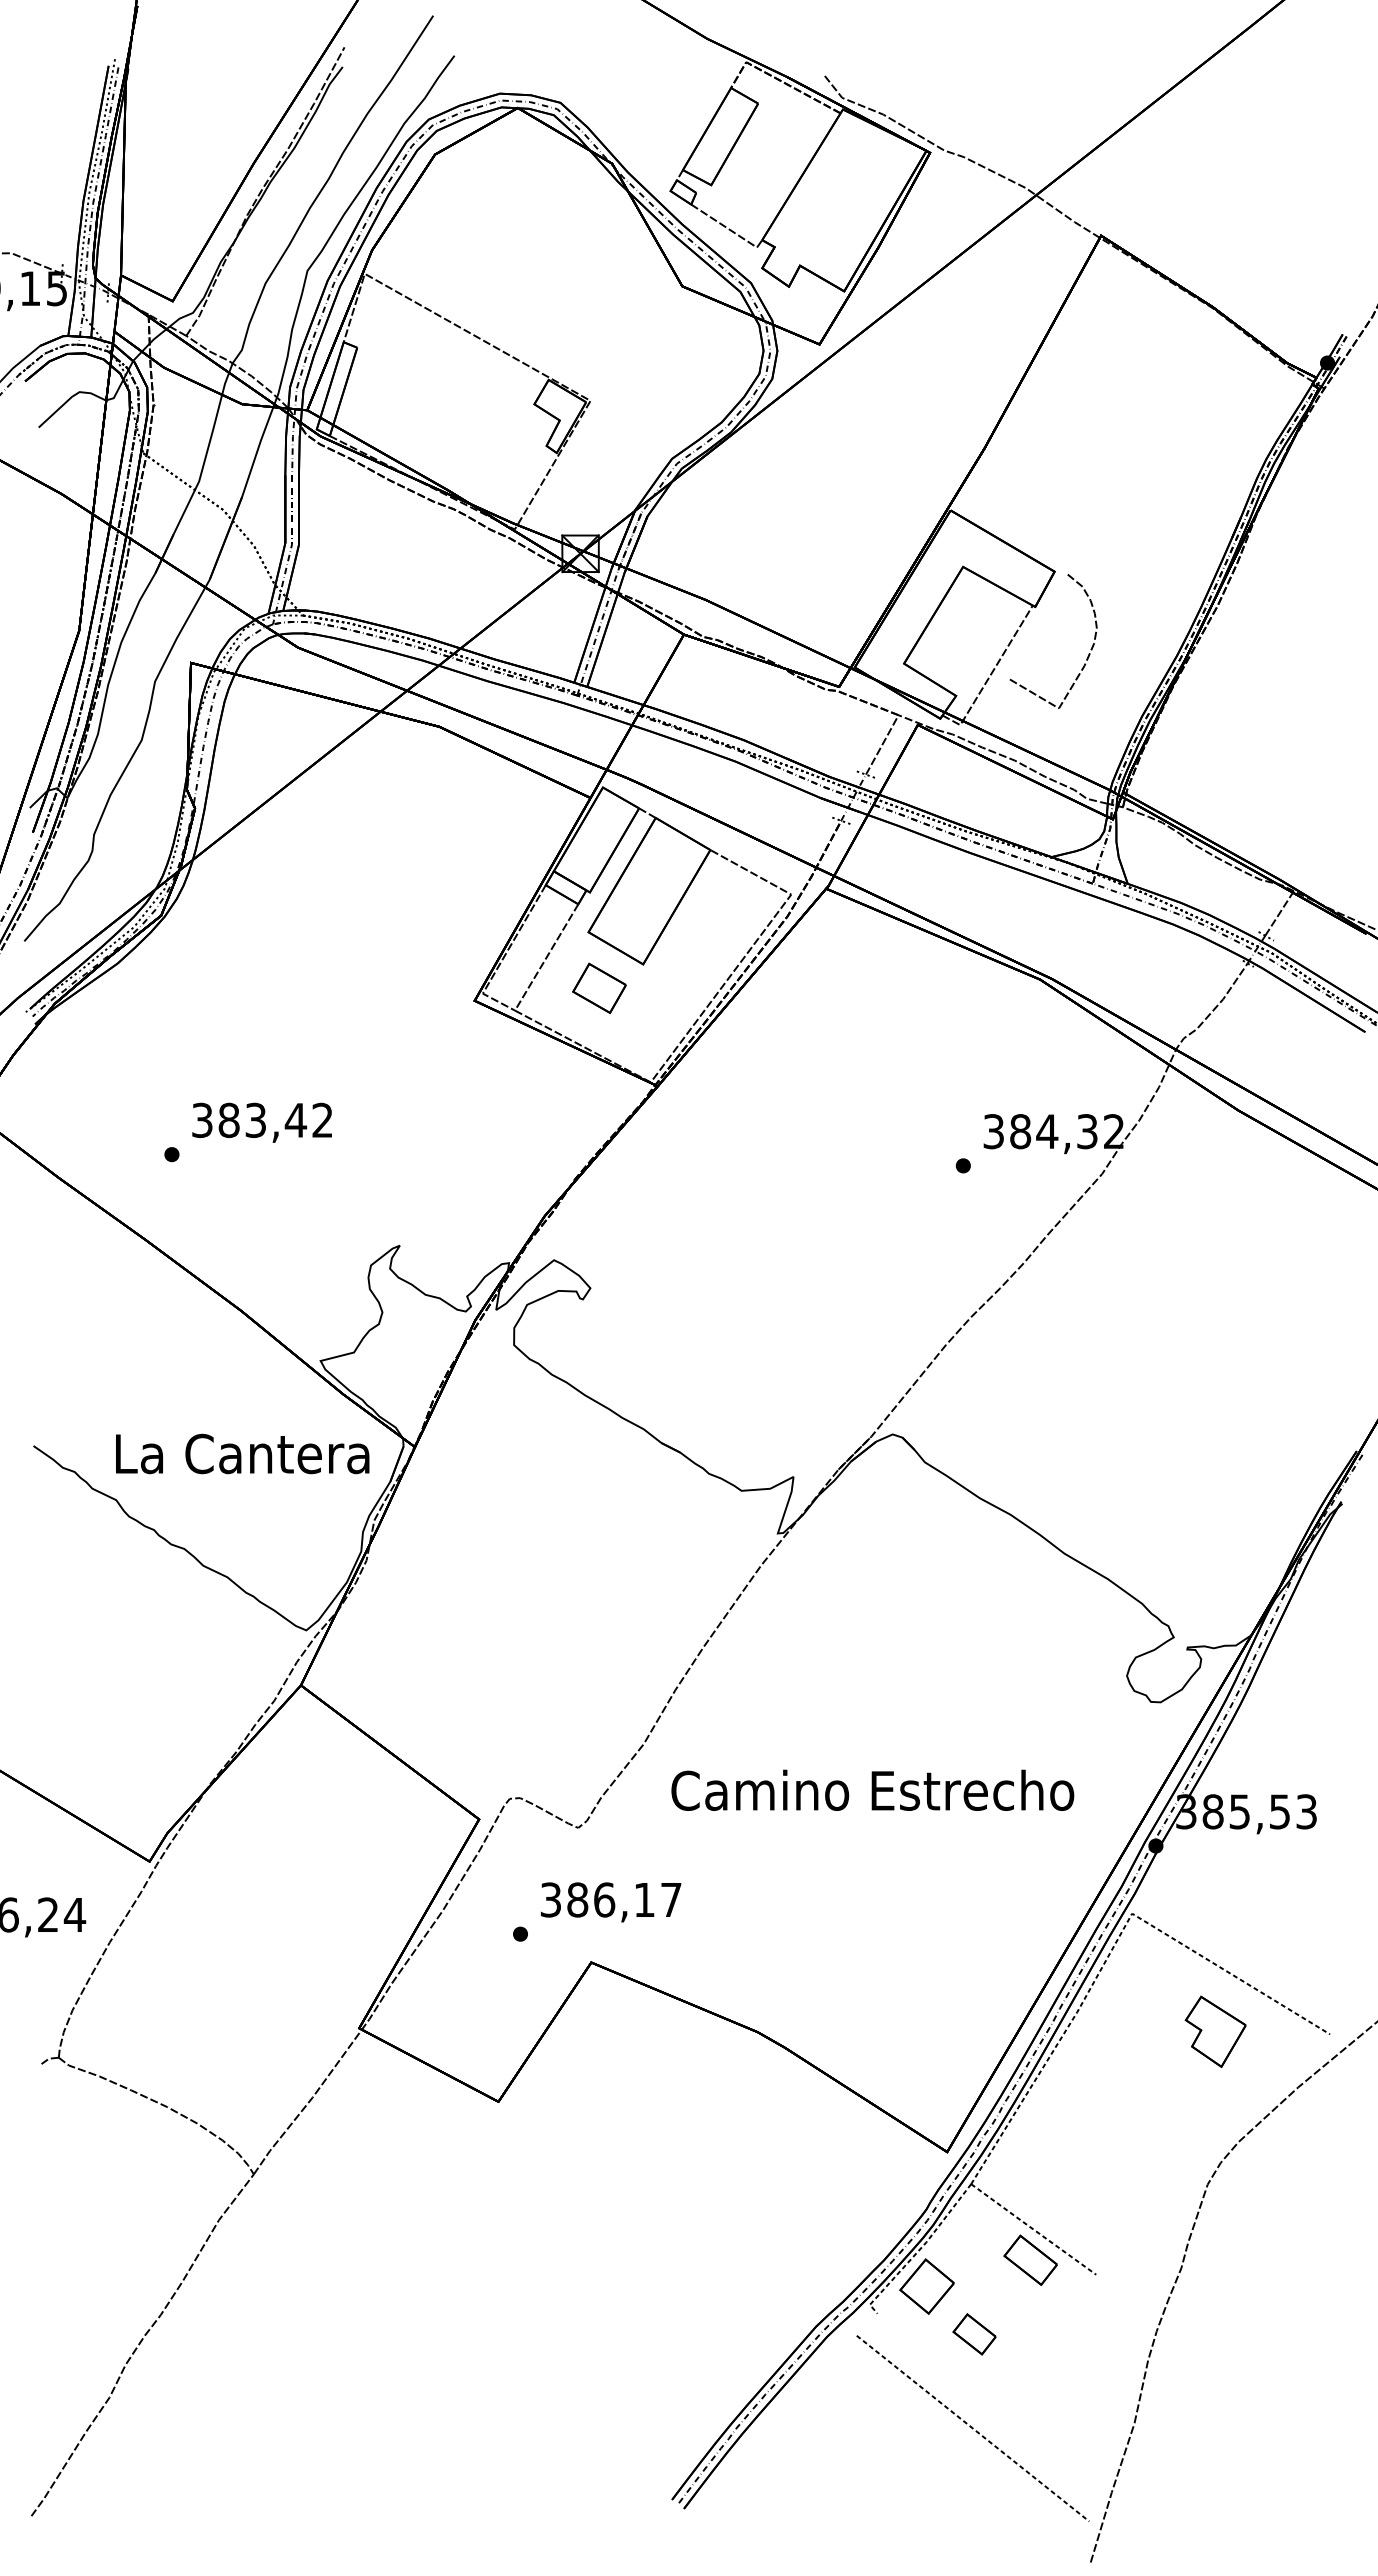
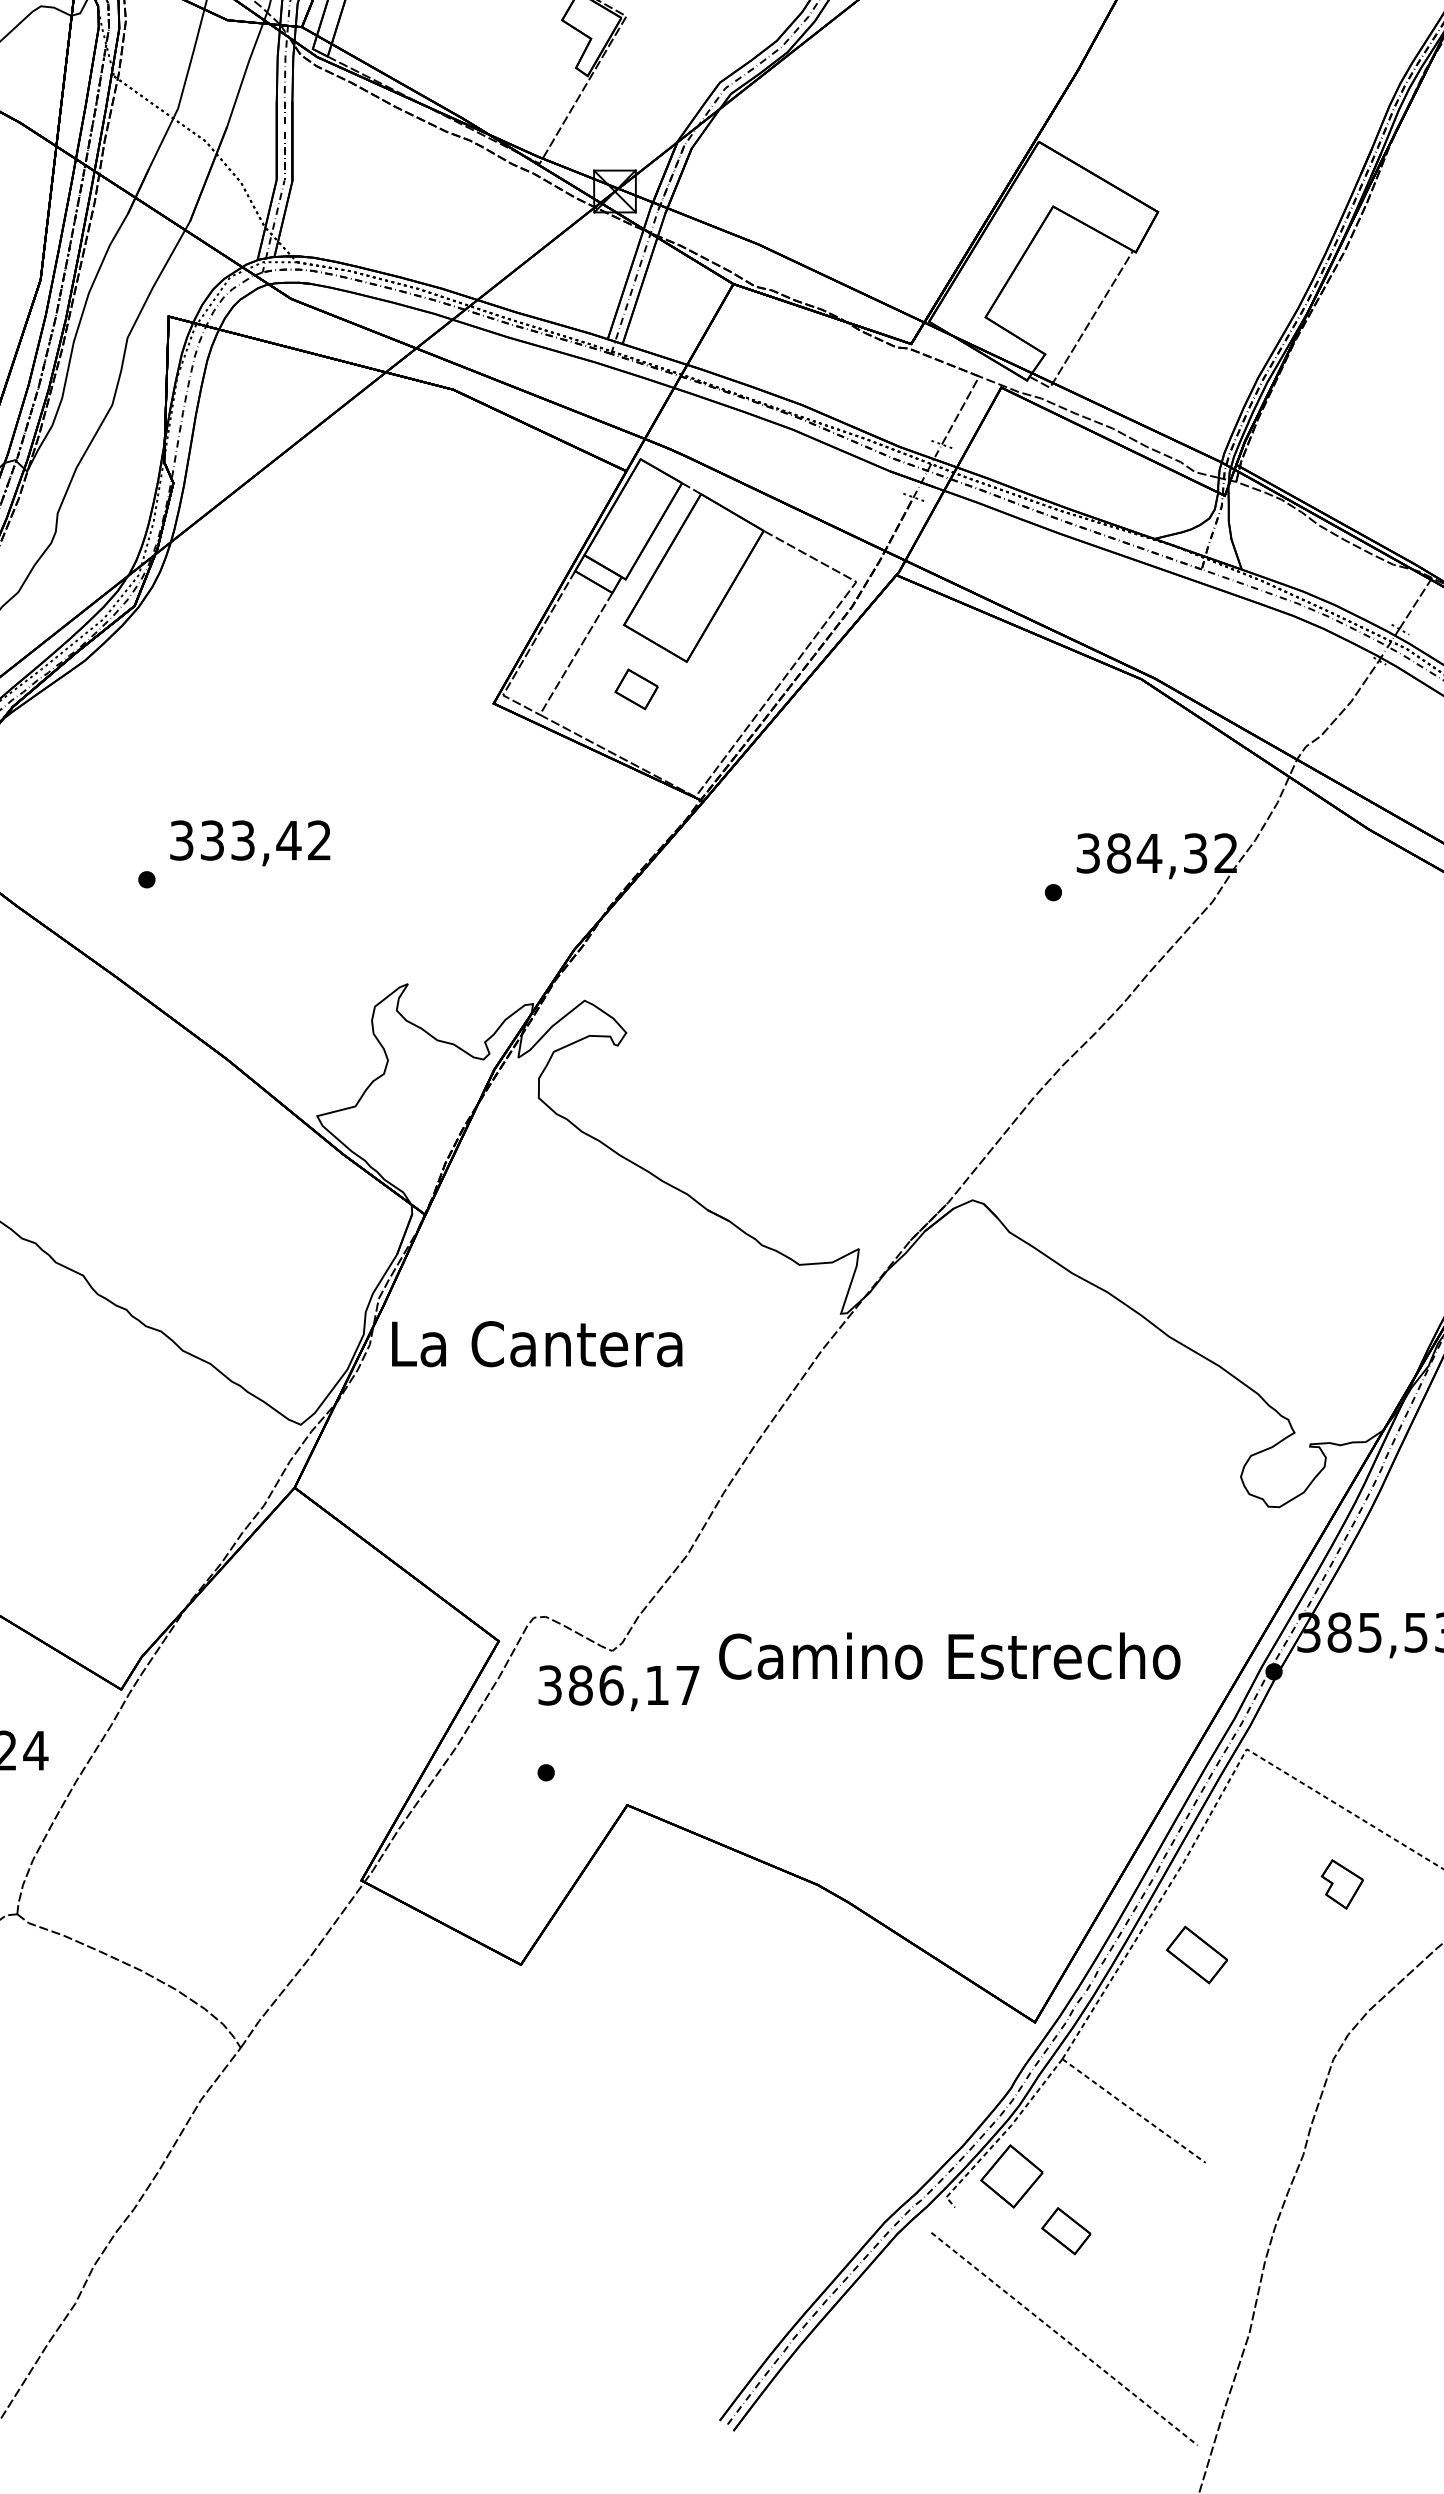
curve: (1088, 653) -> (1196, 305), removed
part: (599, 988) -> (636, 689), size x0.7
text: (228, 1120) -> (211, 840), 383,42 -> 333,42
text: (242, 1453) -> (537, 1343), moved
text: (872, 1789) -> (949, 1655), moved
text: (611, 1902) -> (619, 1688), moved
part: (1215, 2031) -> (1342, 1884), size x0.6
part: (1030, 2259) -> (1196, 1954), moved

